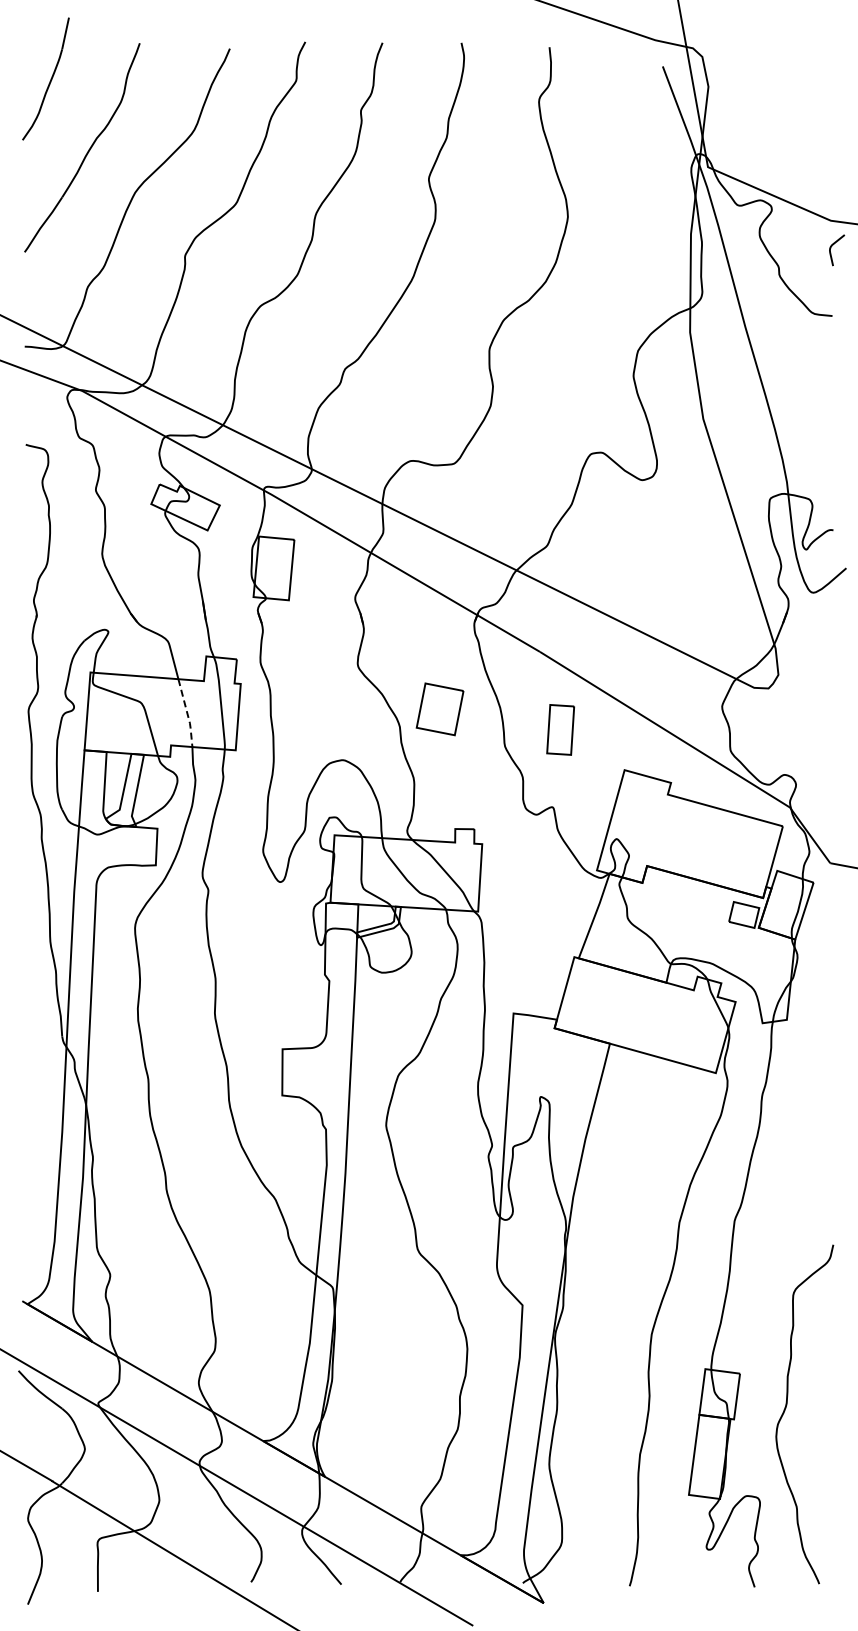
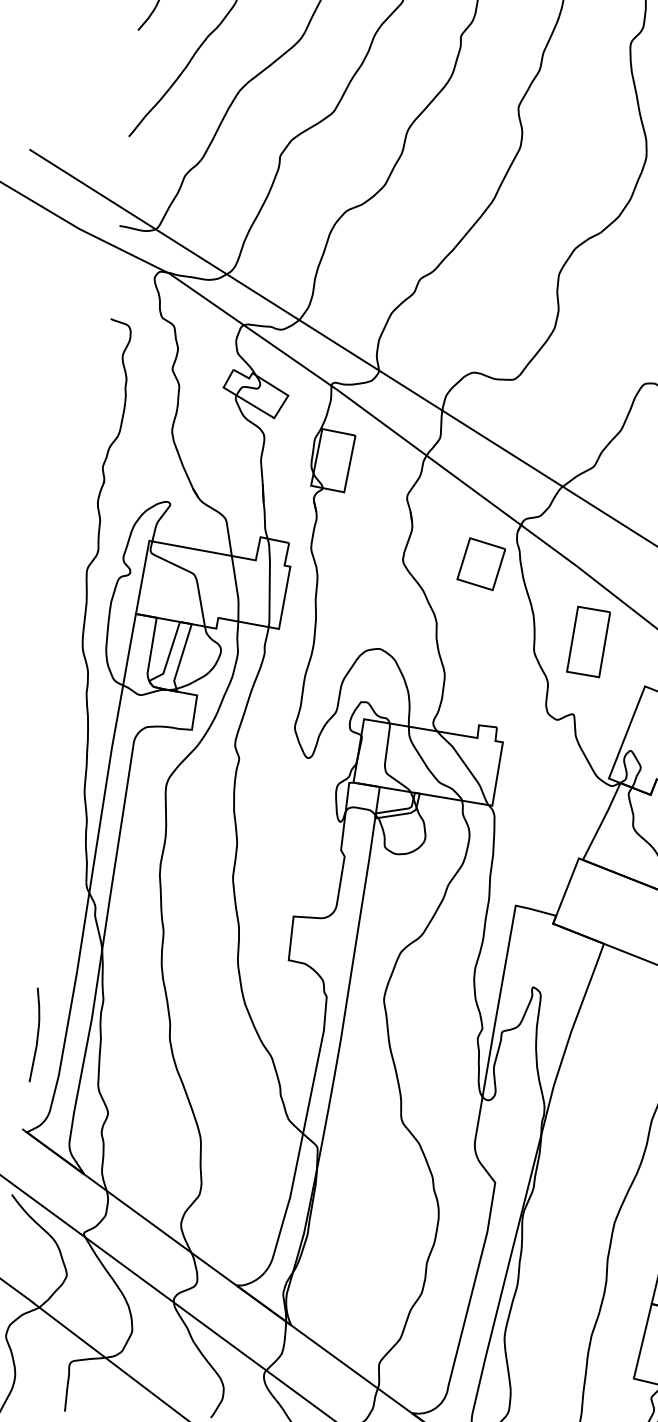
part: (439, 709) -> (480, 564), moved
line: (187, 714) -> (236, 590), dashed -> solid
part: (560, 729) -> (588, 641), size x1.43
curve: (27, 1201) -> (37, 1035), added

